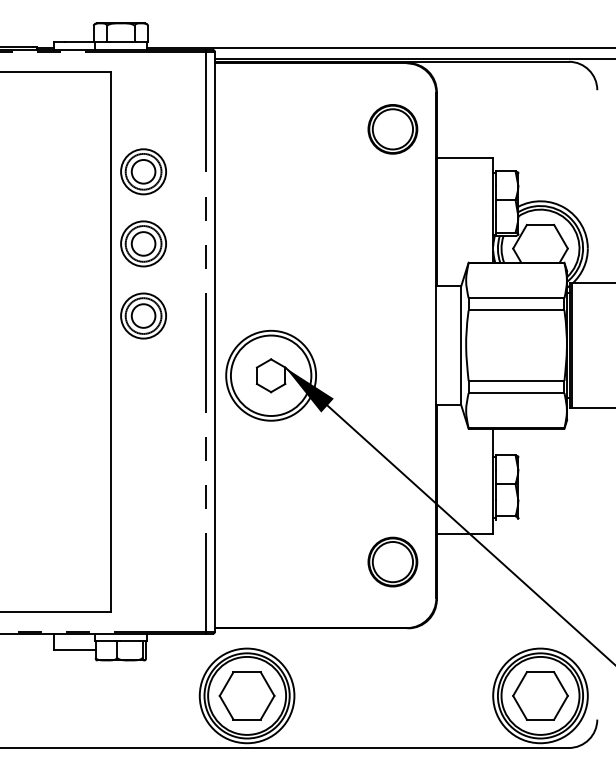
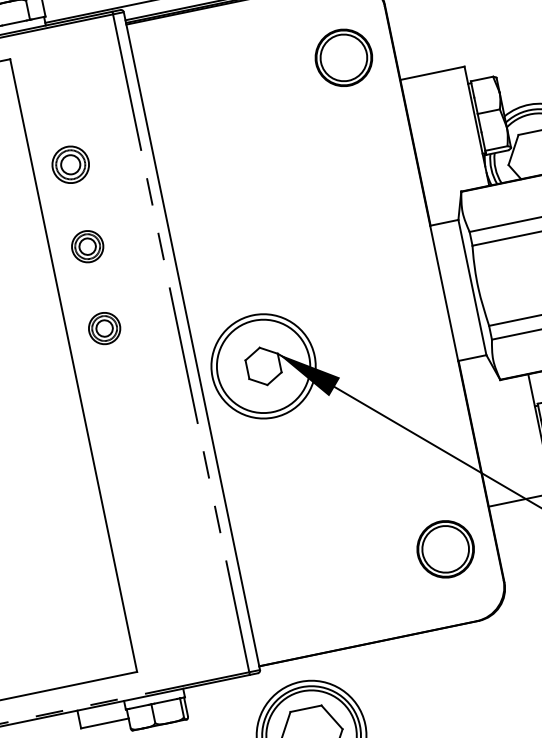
part: (143, 171) -> (70, 164), size x0.7
part: (143, 243) -> (87, 246), size x0.6
part: (143, 315) -> (104, 327), size x0.6

